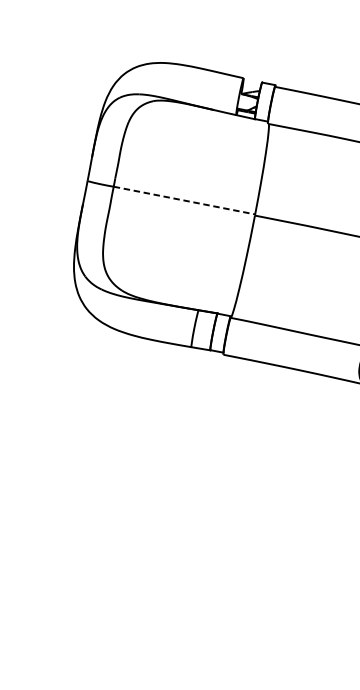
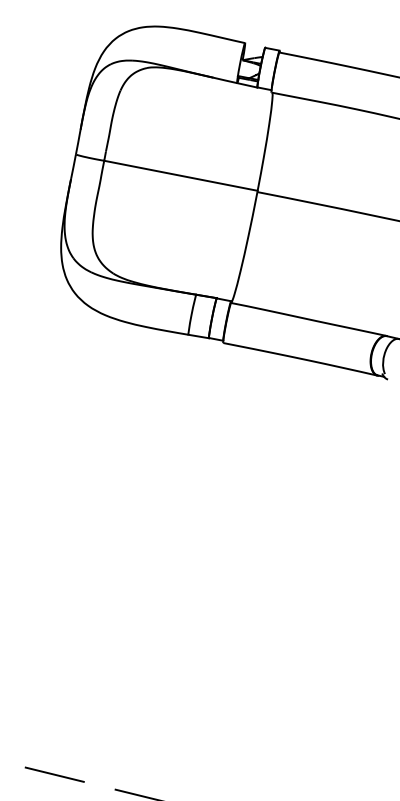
line: (184, 200) -> (181, 175), dashed -> solid

